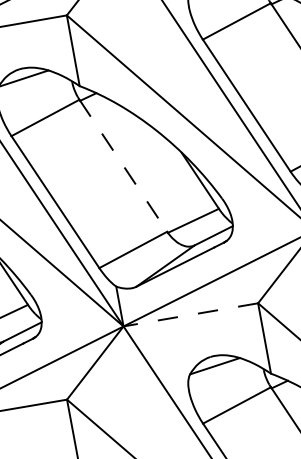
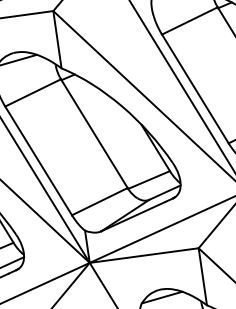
line: (123, 166) -> (94, 134), dashed -> solid
line: (190, 314) -> (143, 255), dashed -> solid

